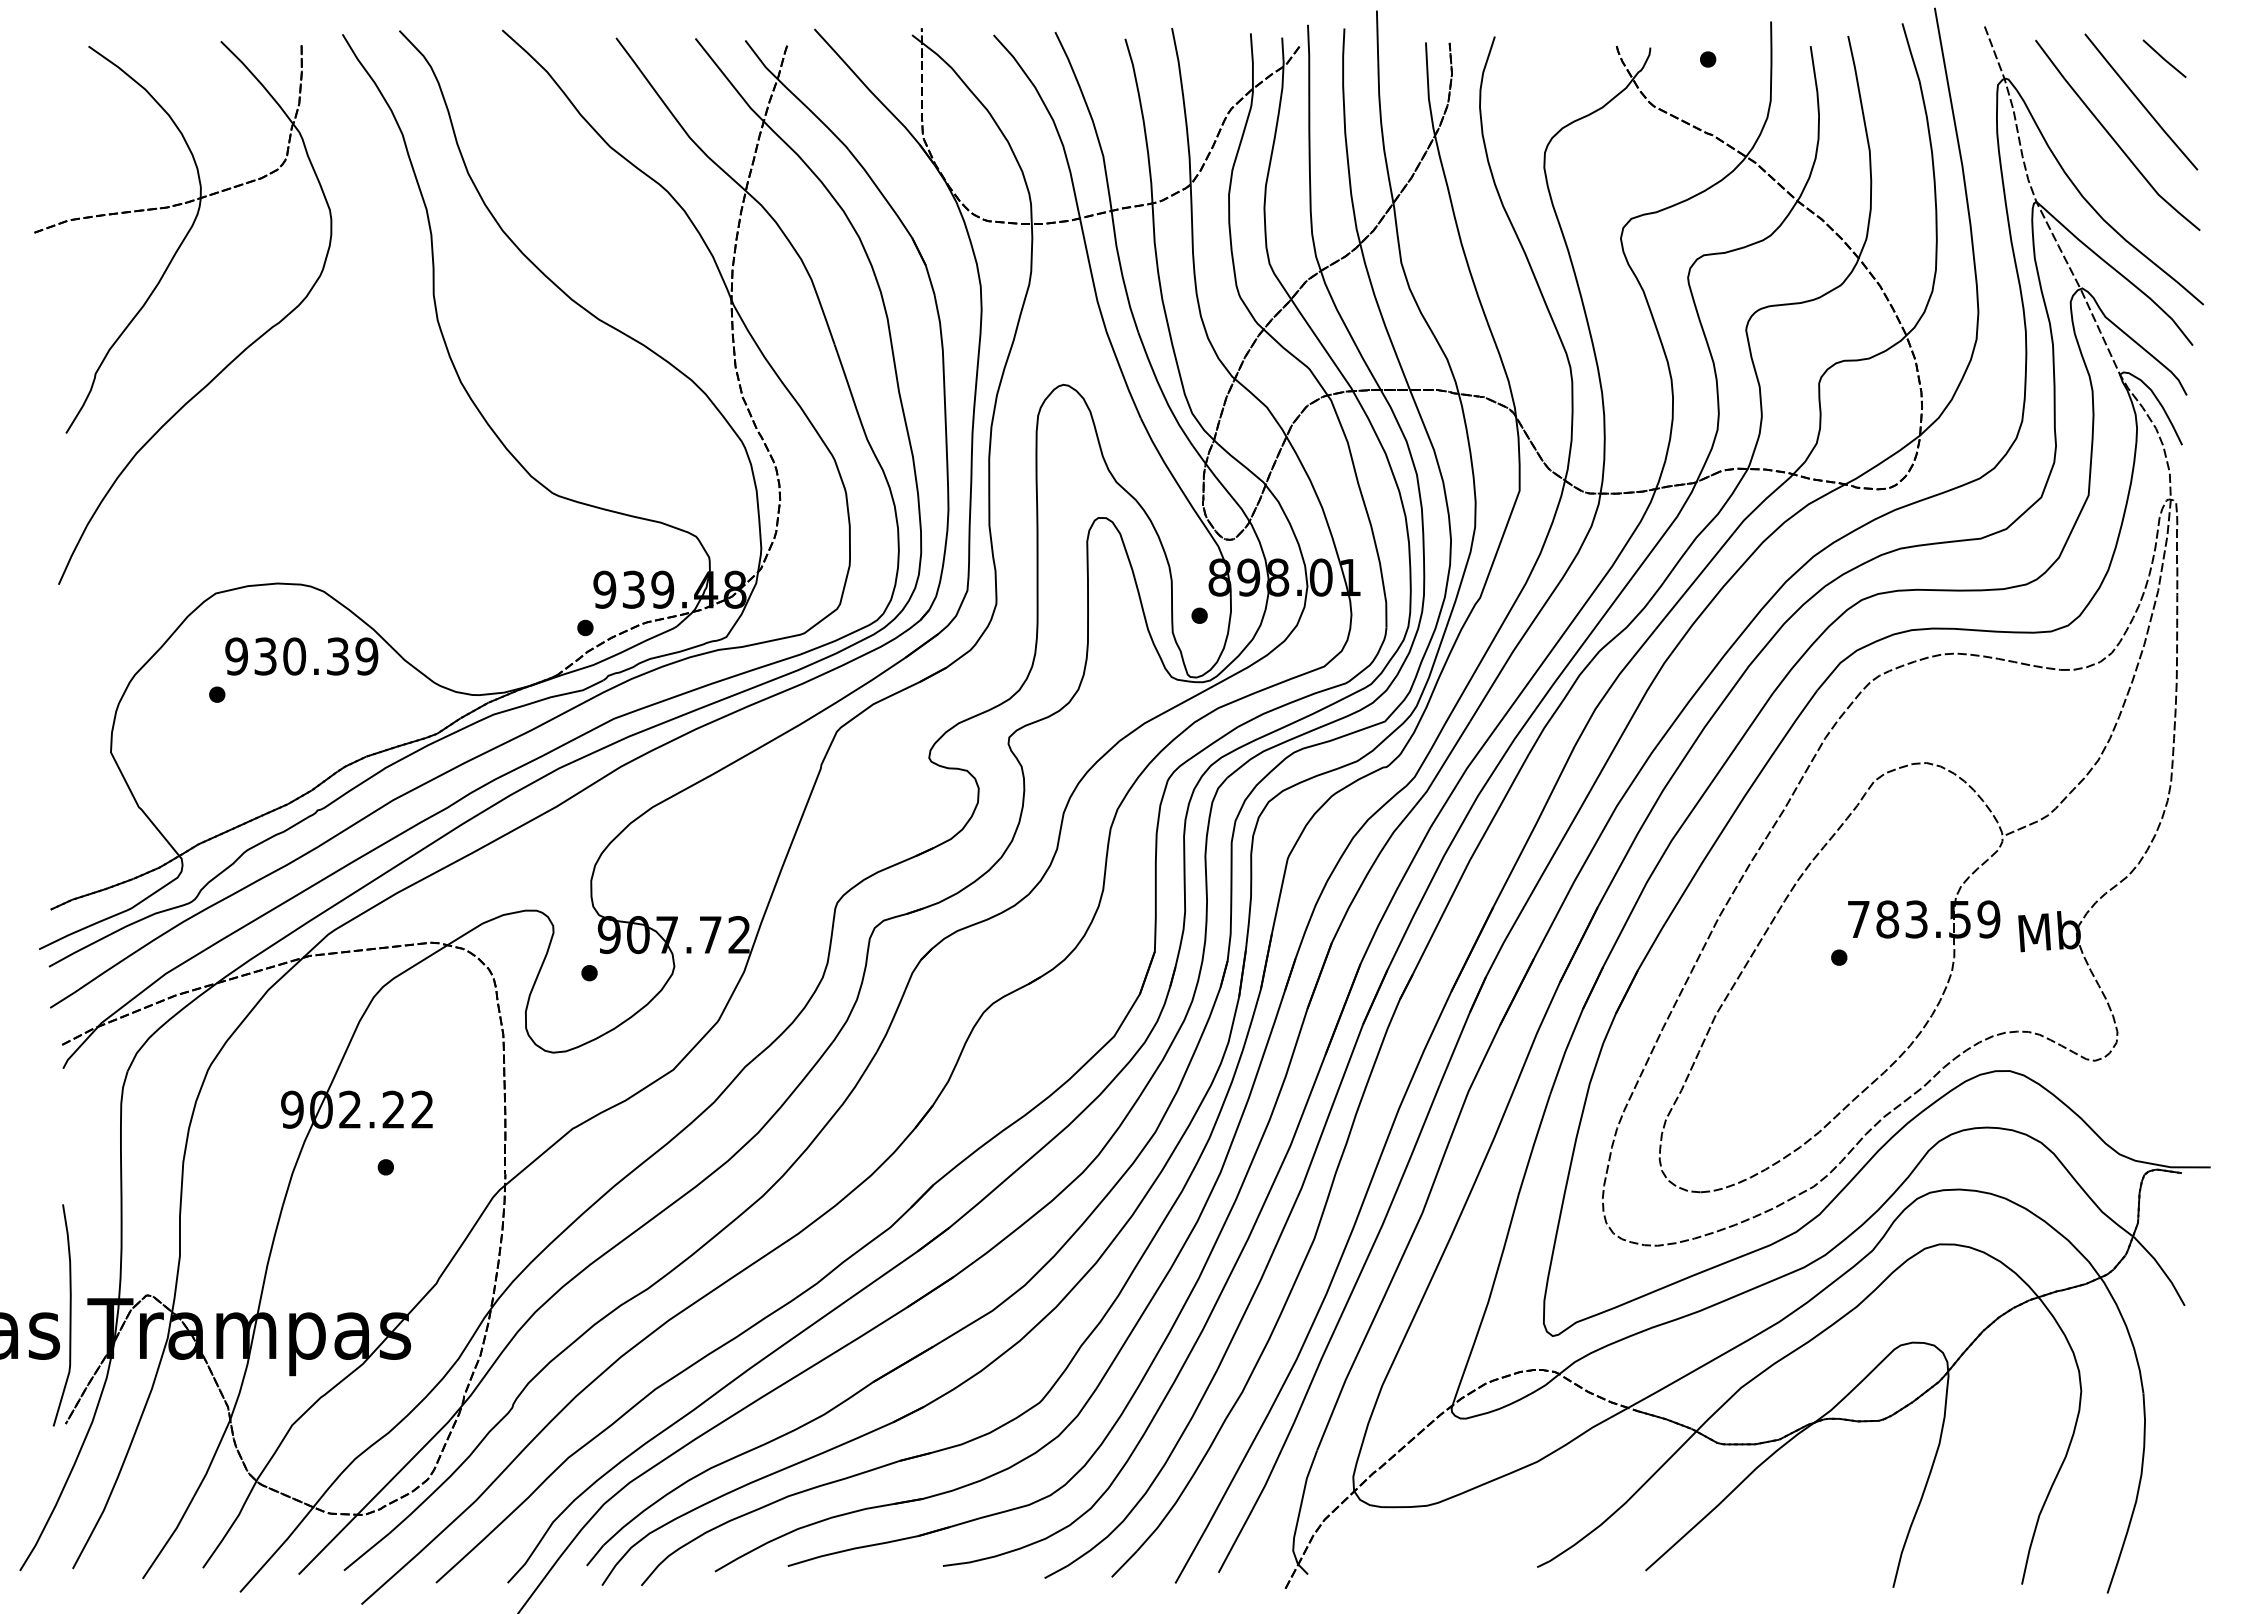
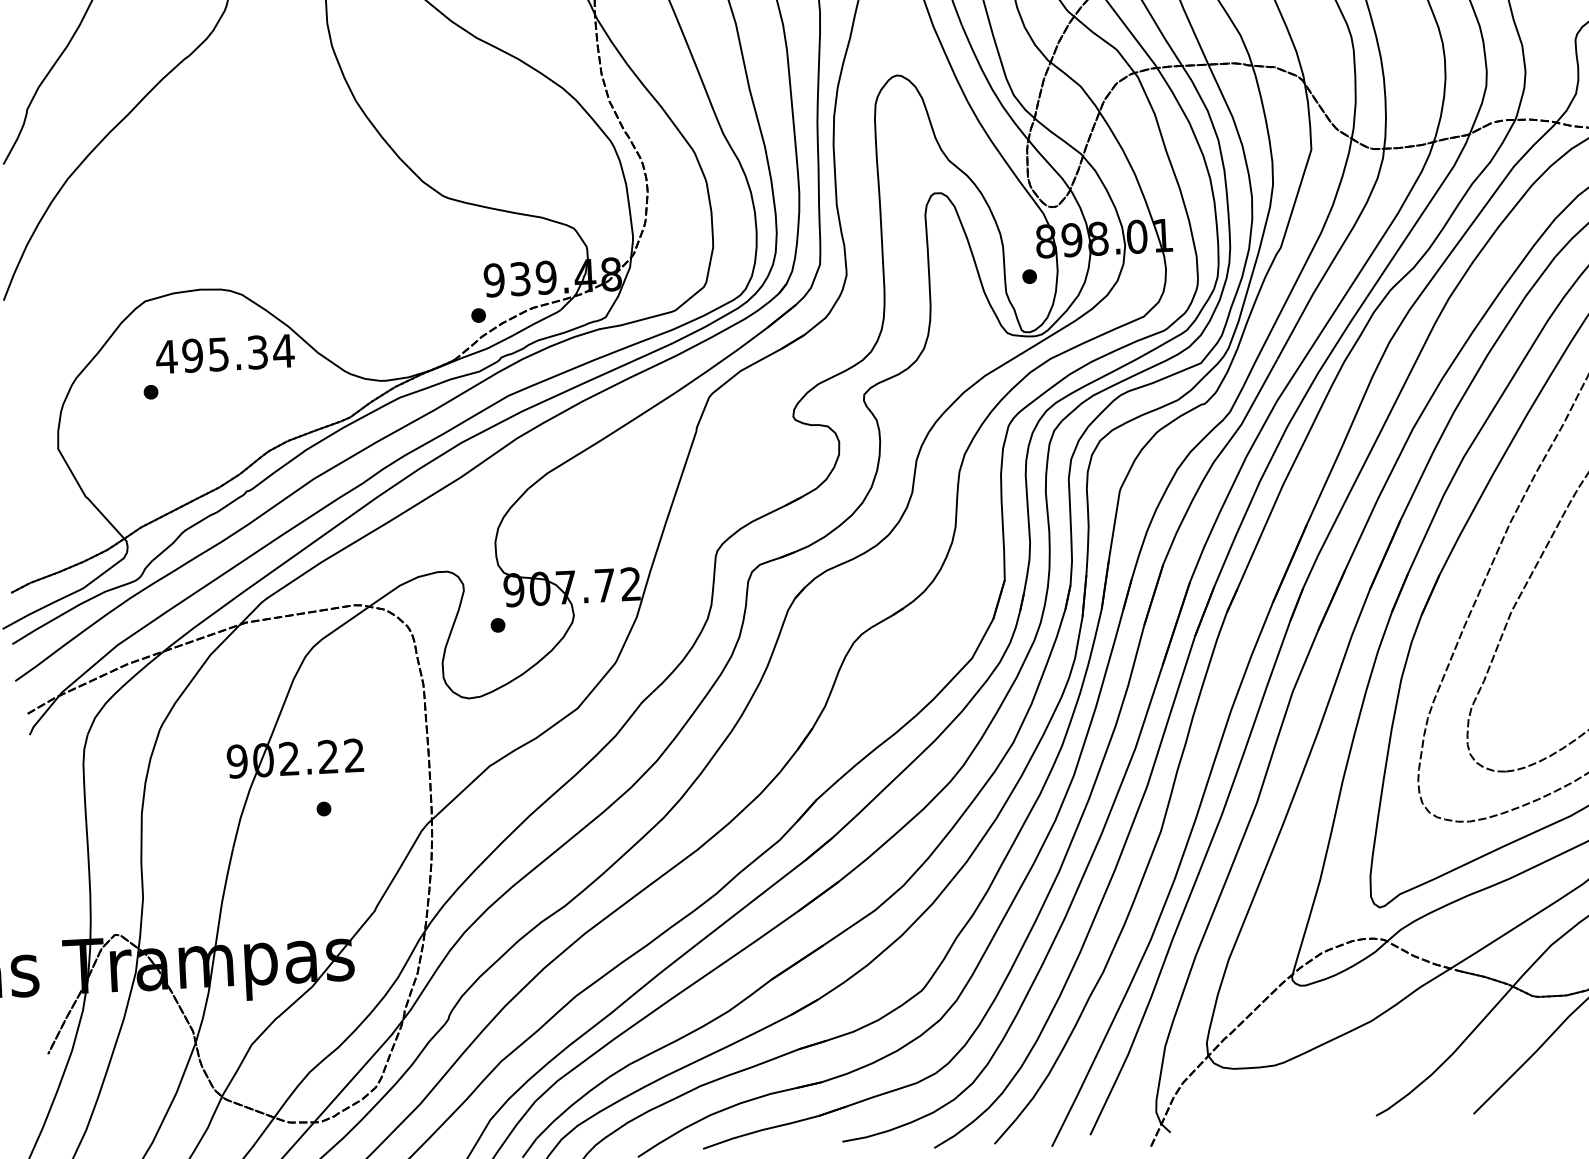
text: (301, 656) -> (224, 354), 930.39 -> 495.34
curve: (69, 1315) -> (46, 956), removed

